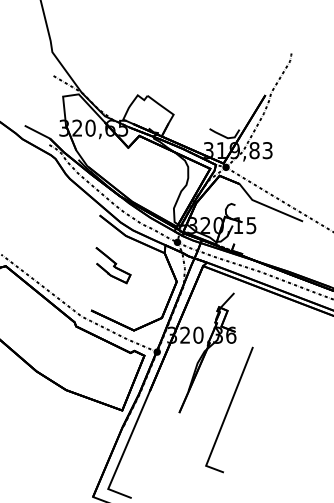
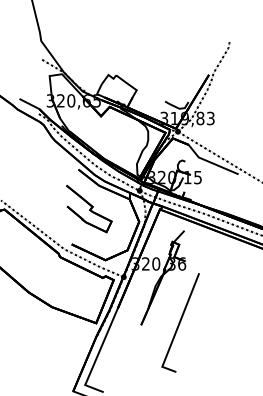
part: (113, 265) -> (89, 209), size x1.67

